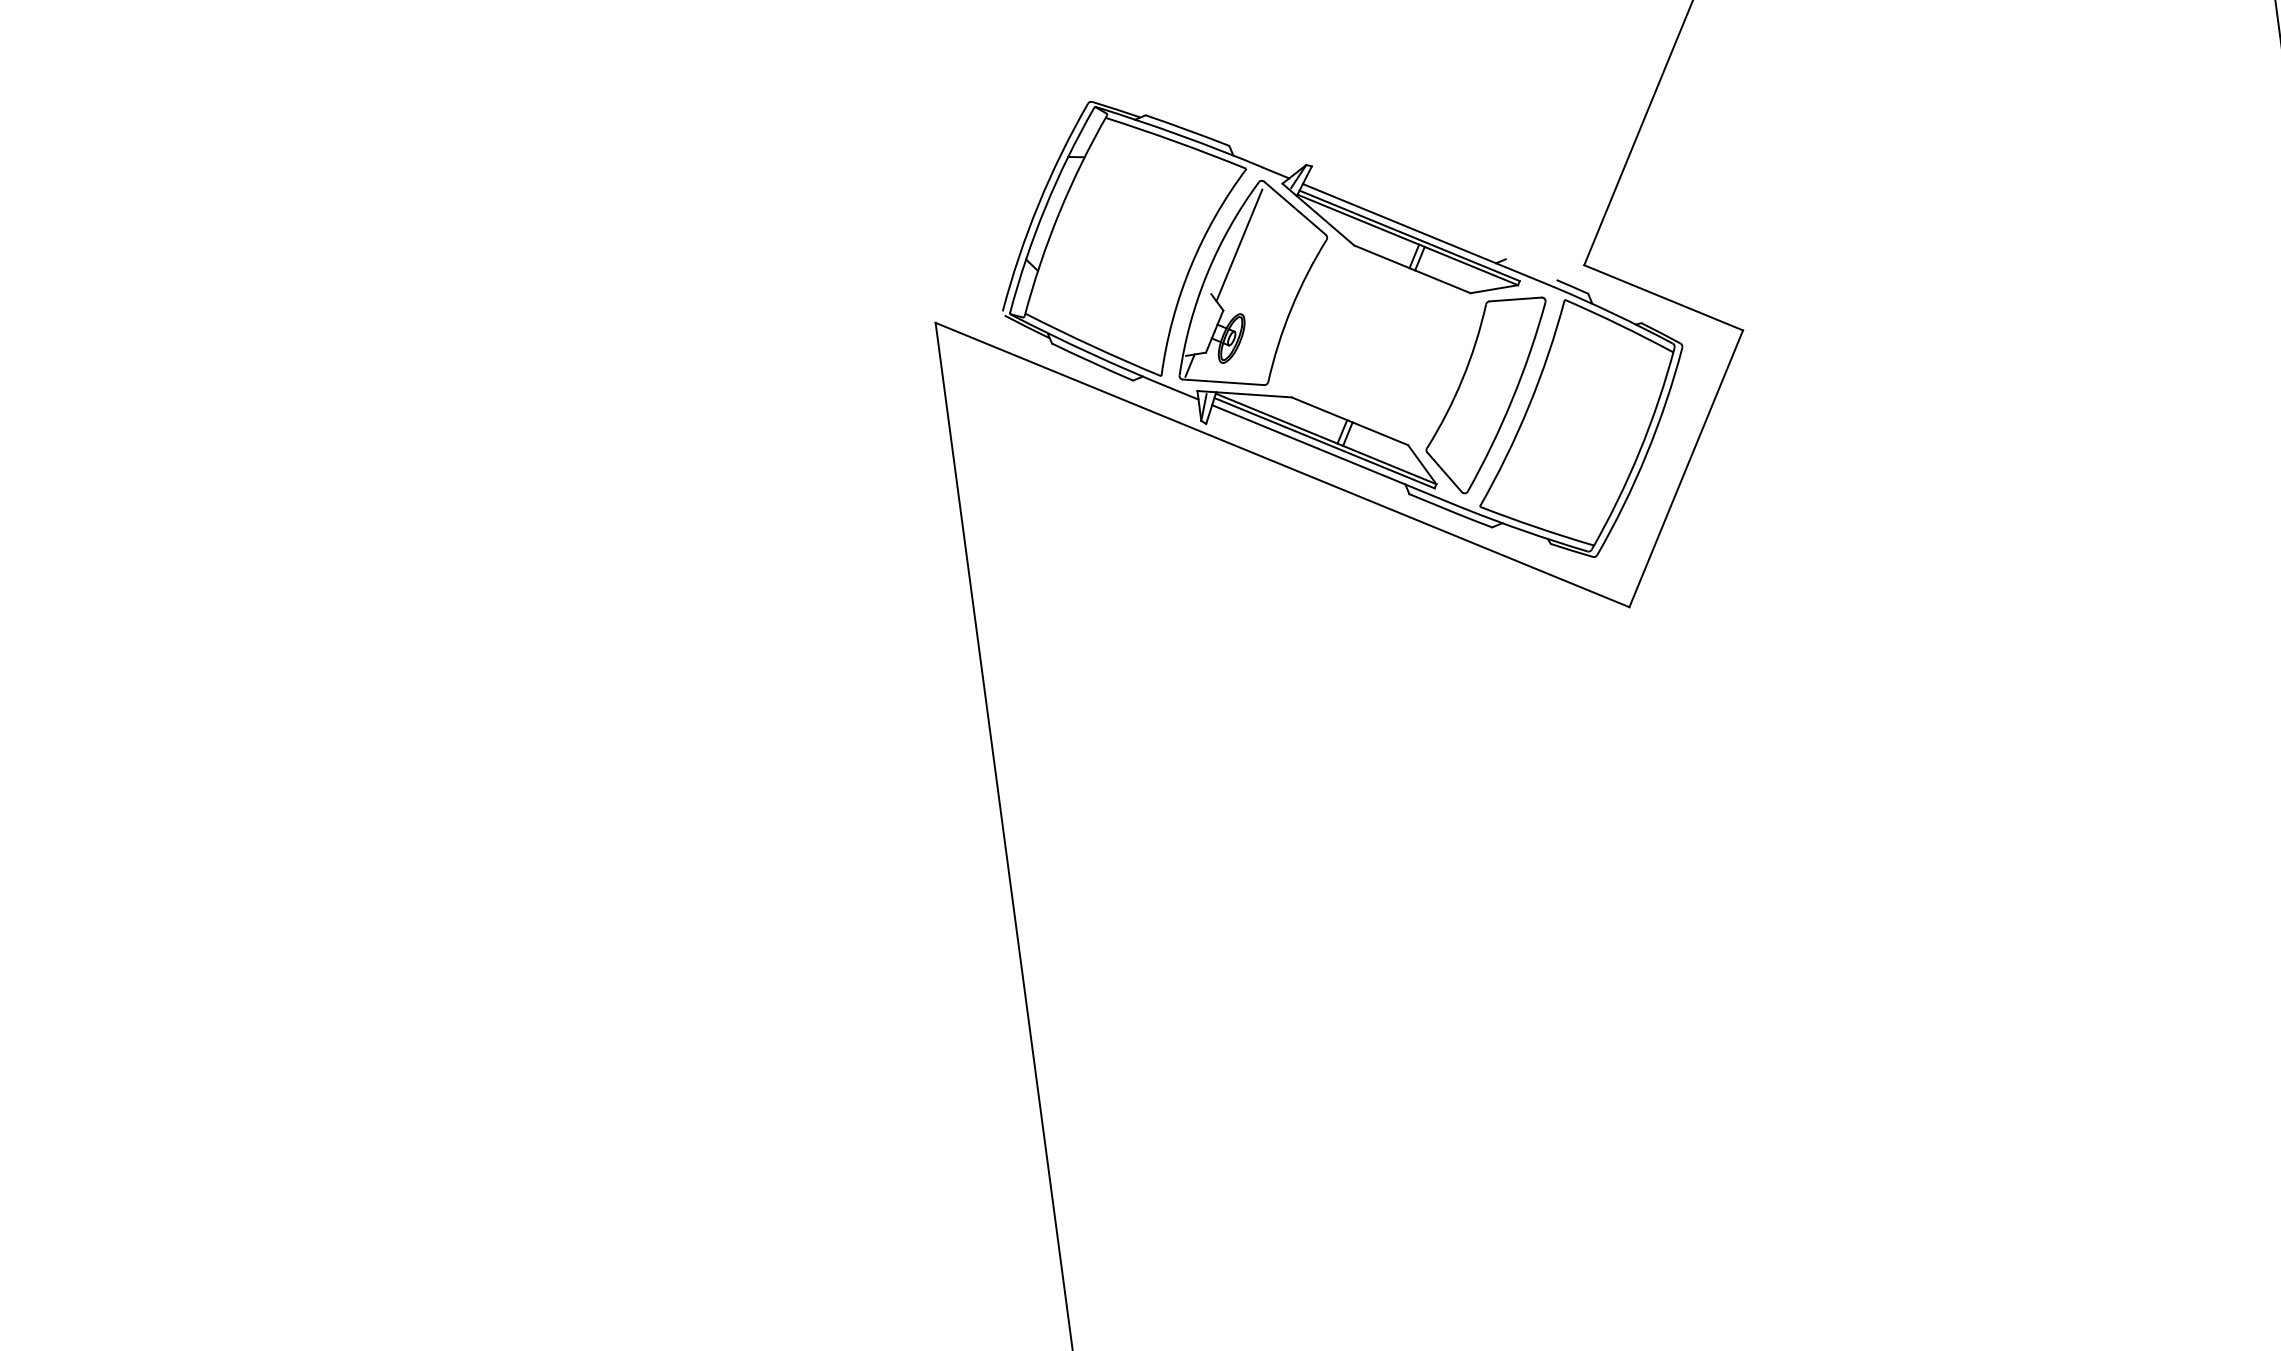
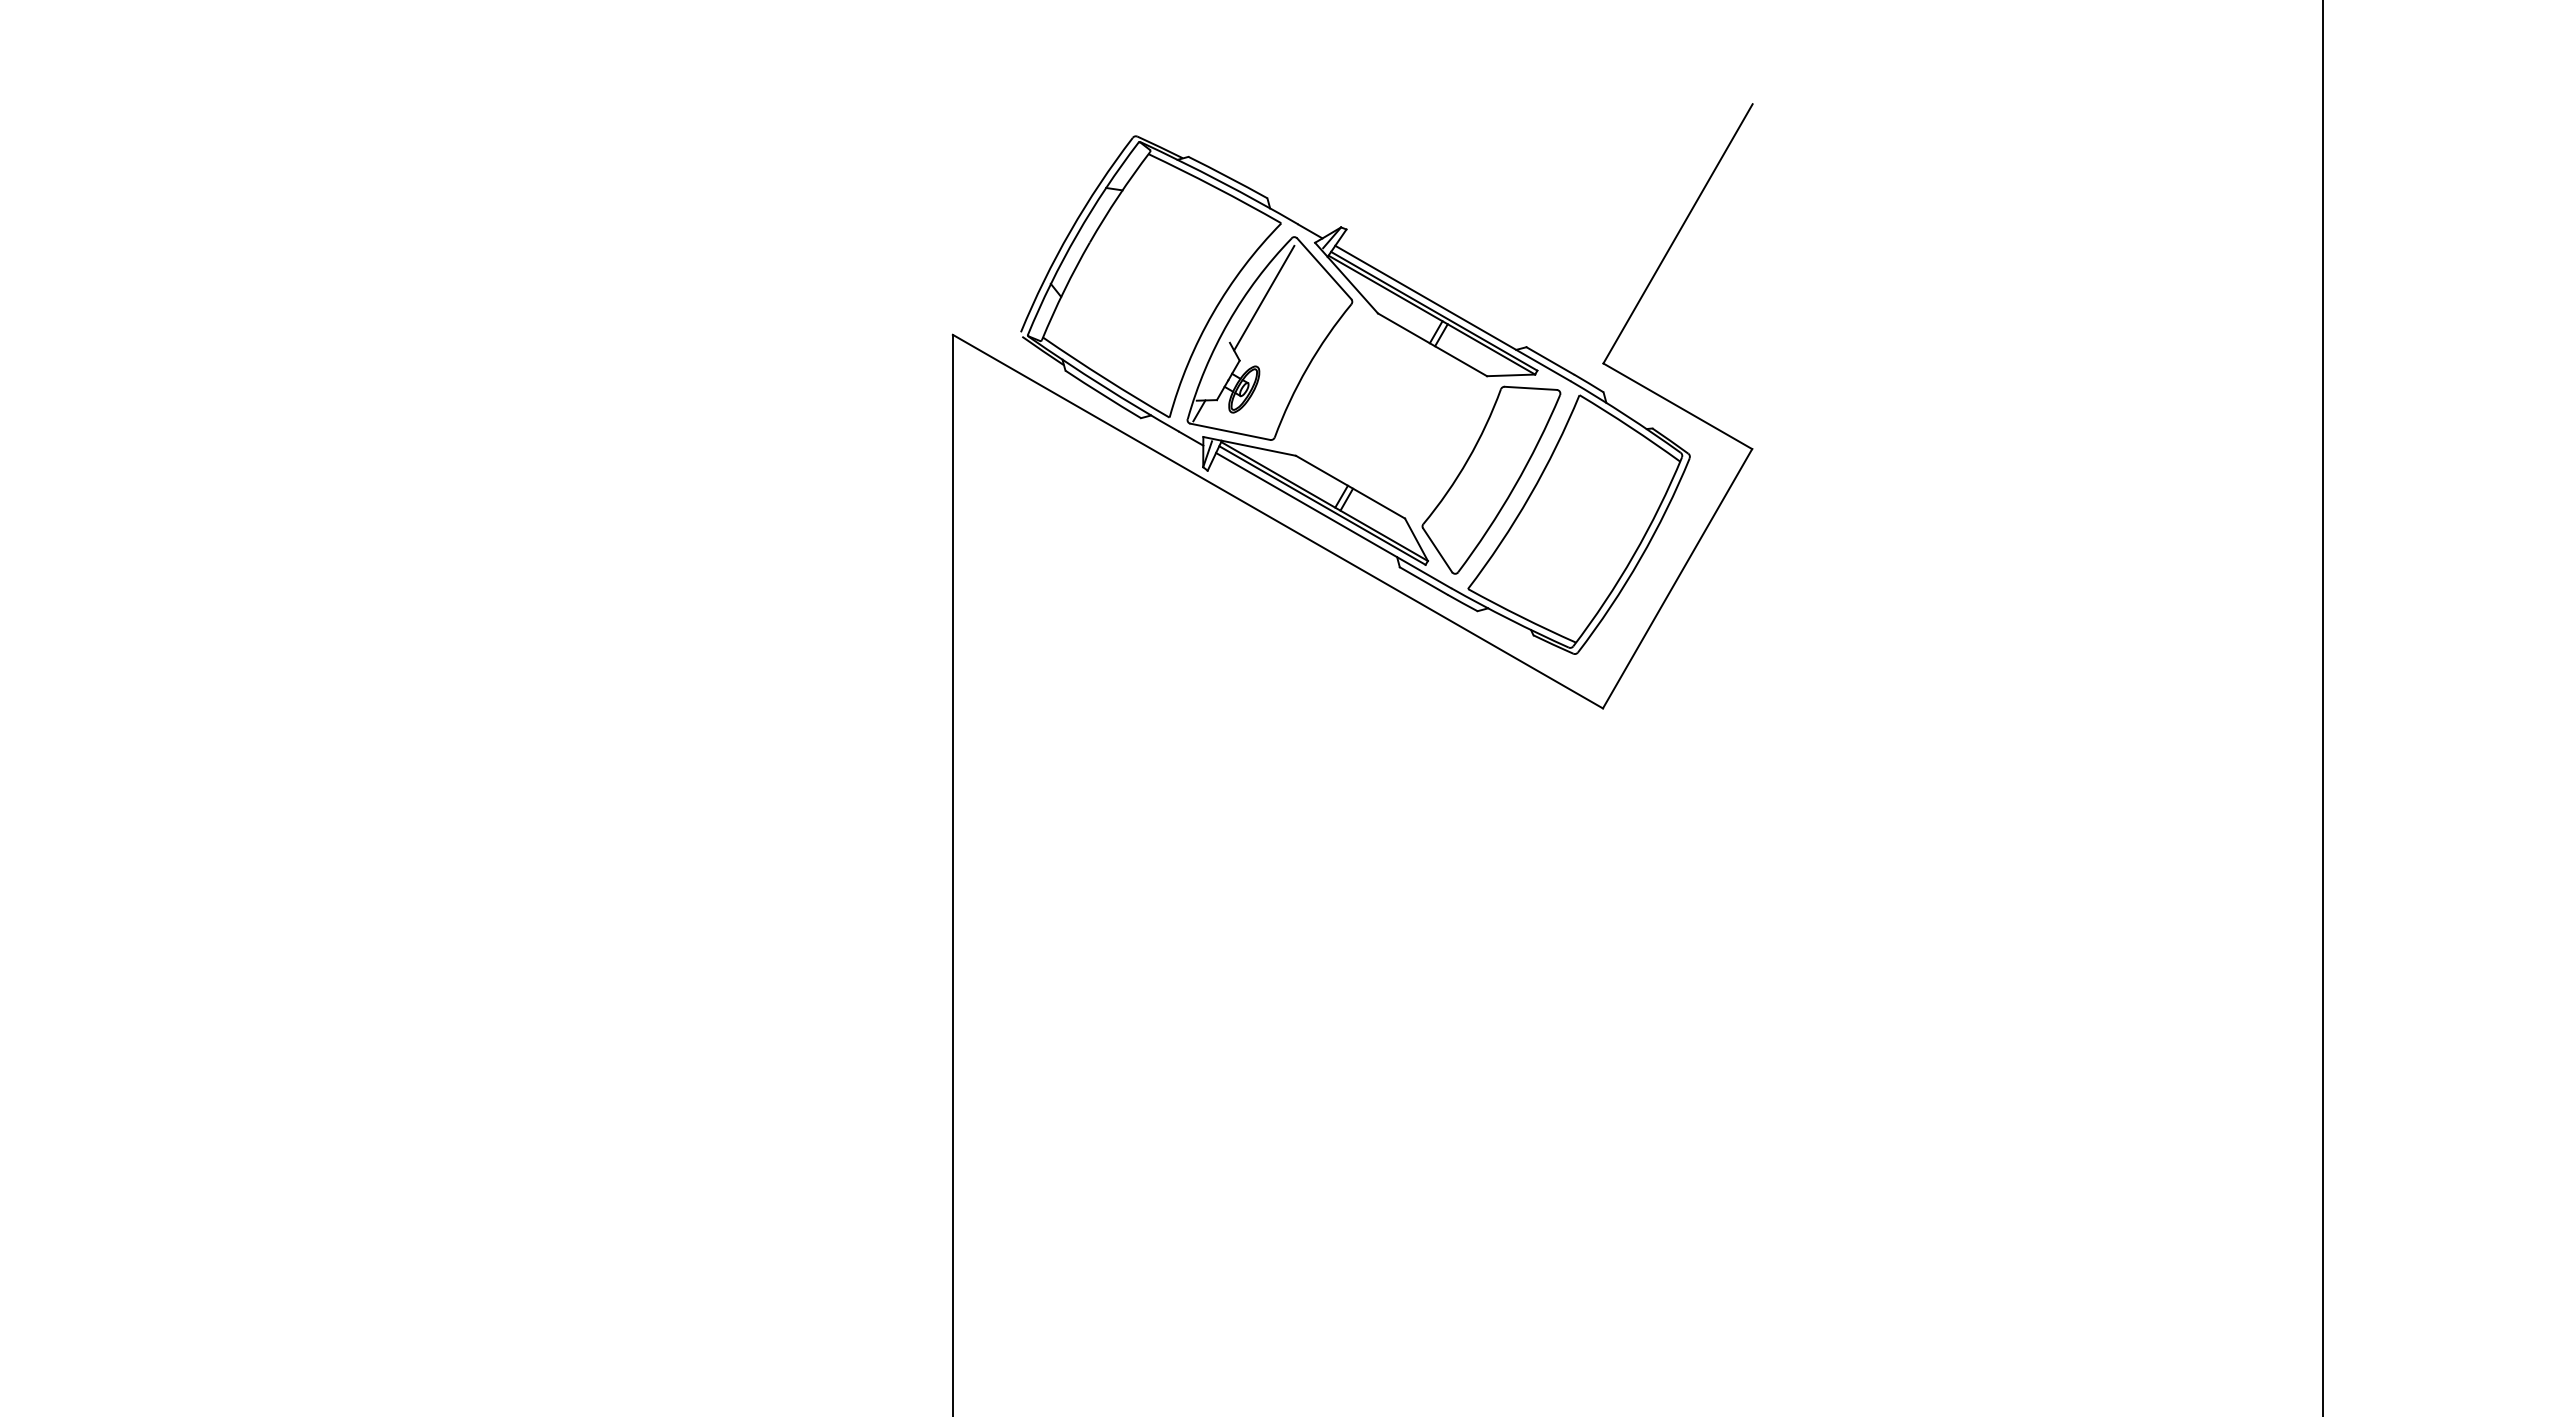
line: (1531, 269) -> (1550, 360), added

